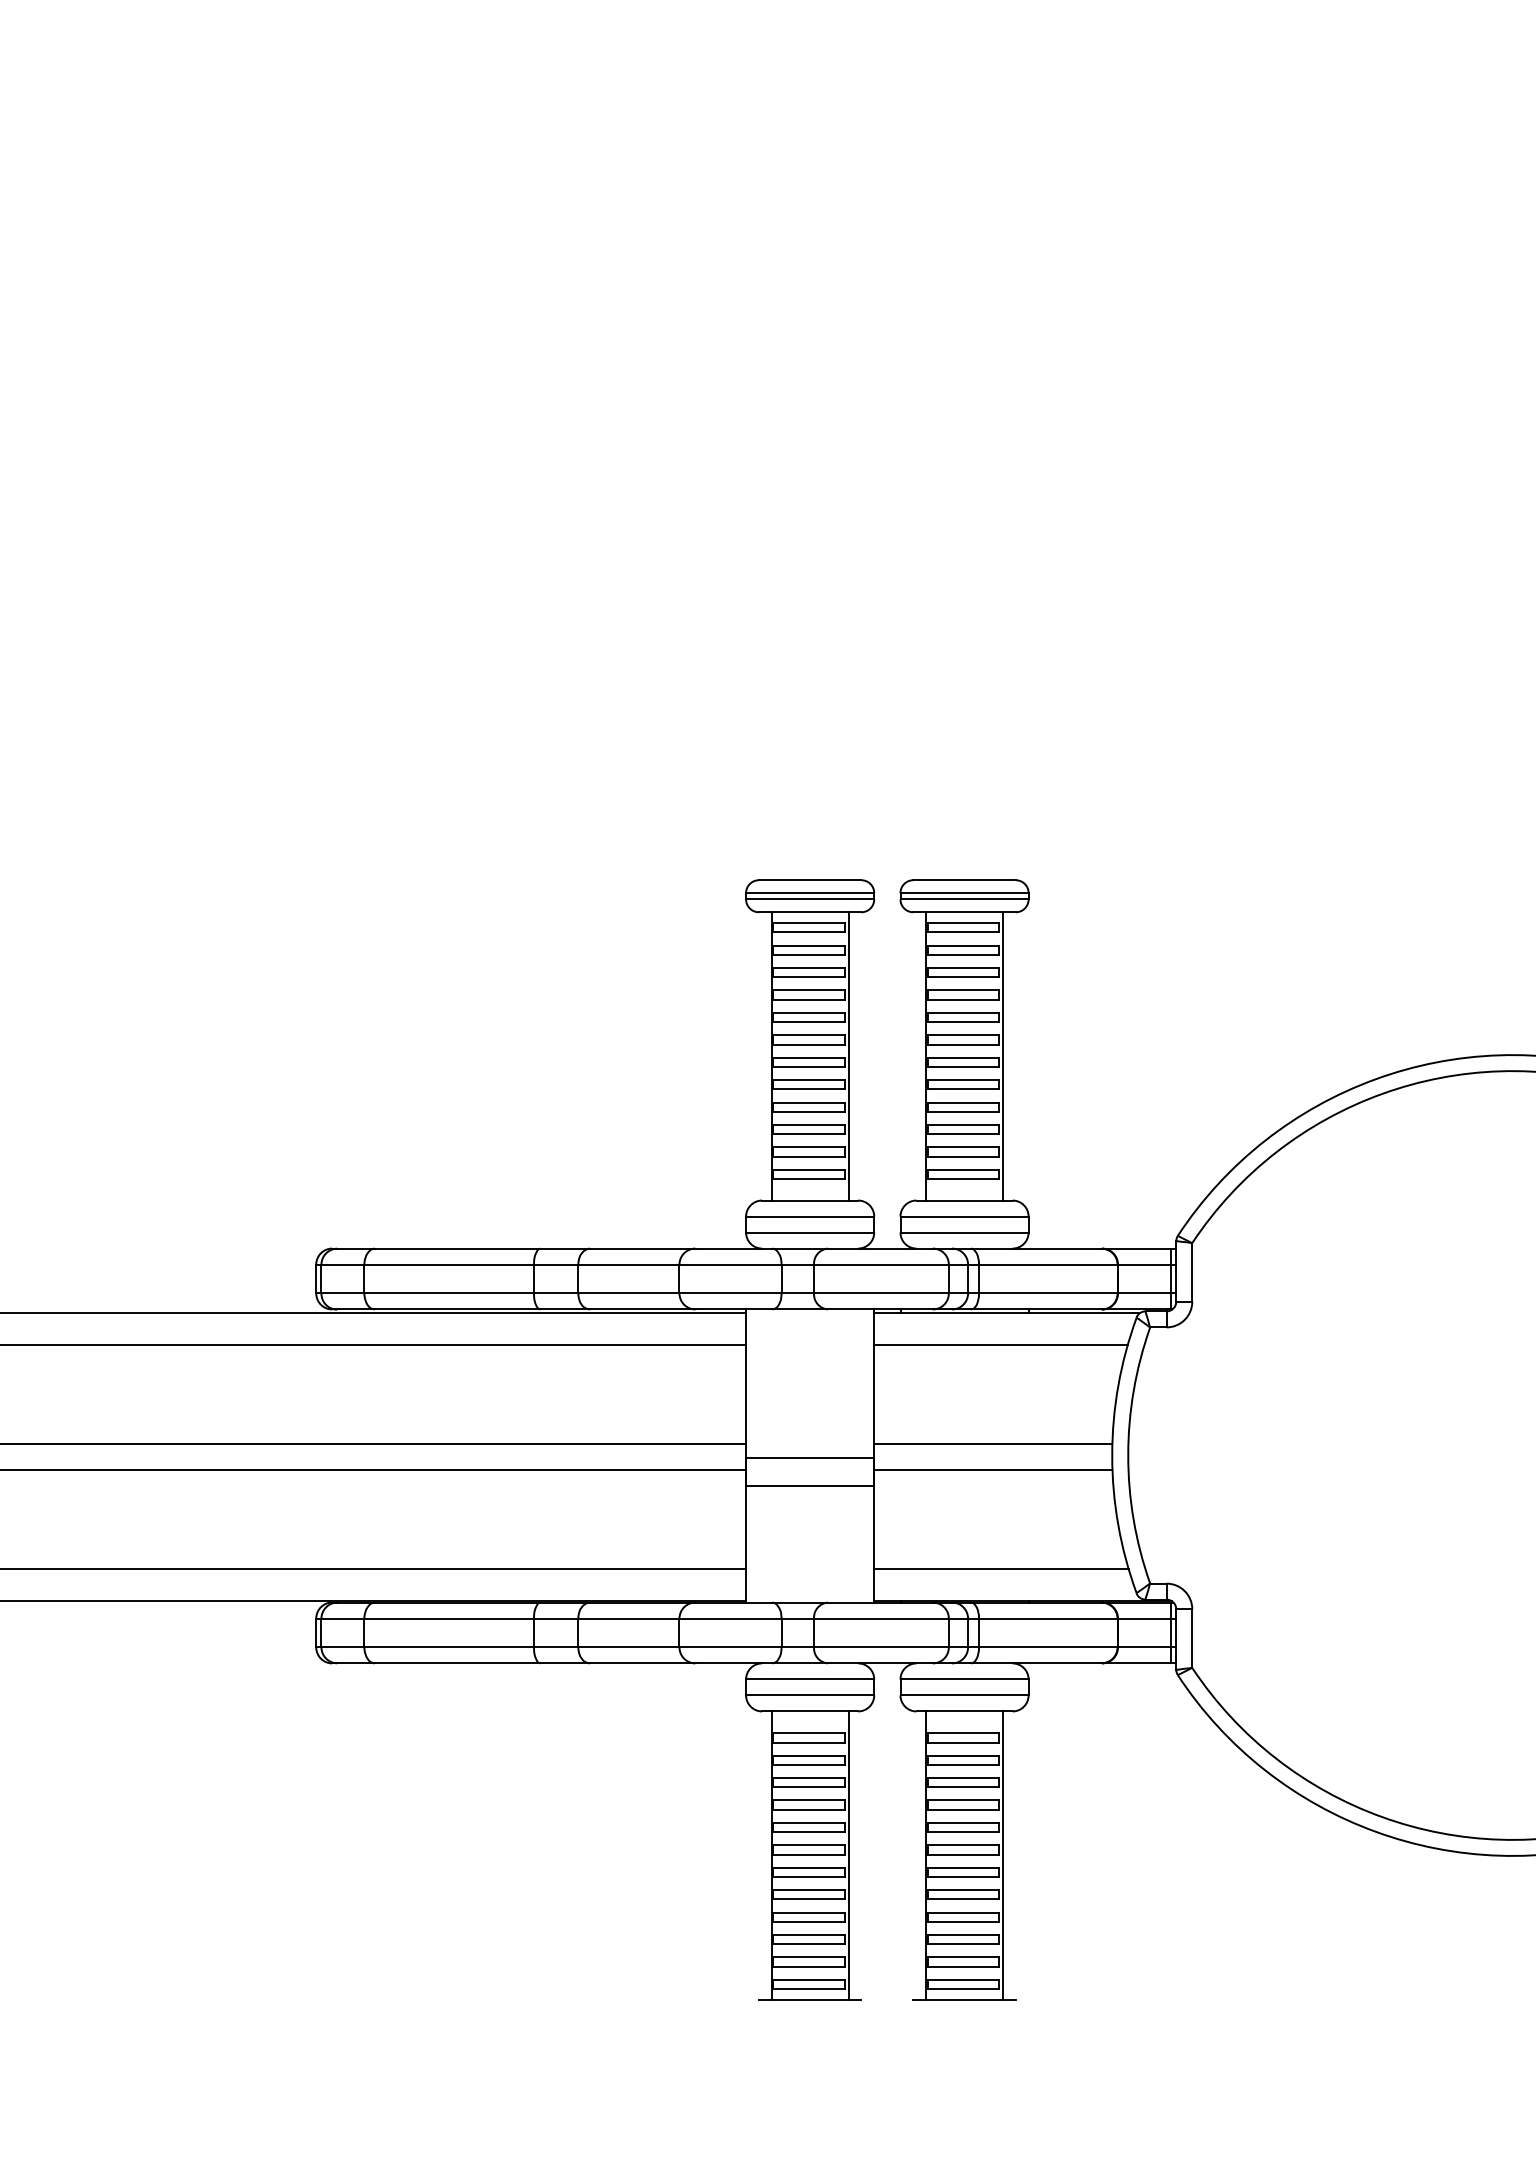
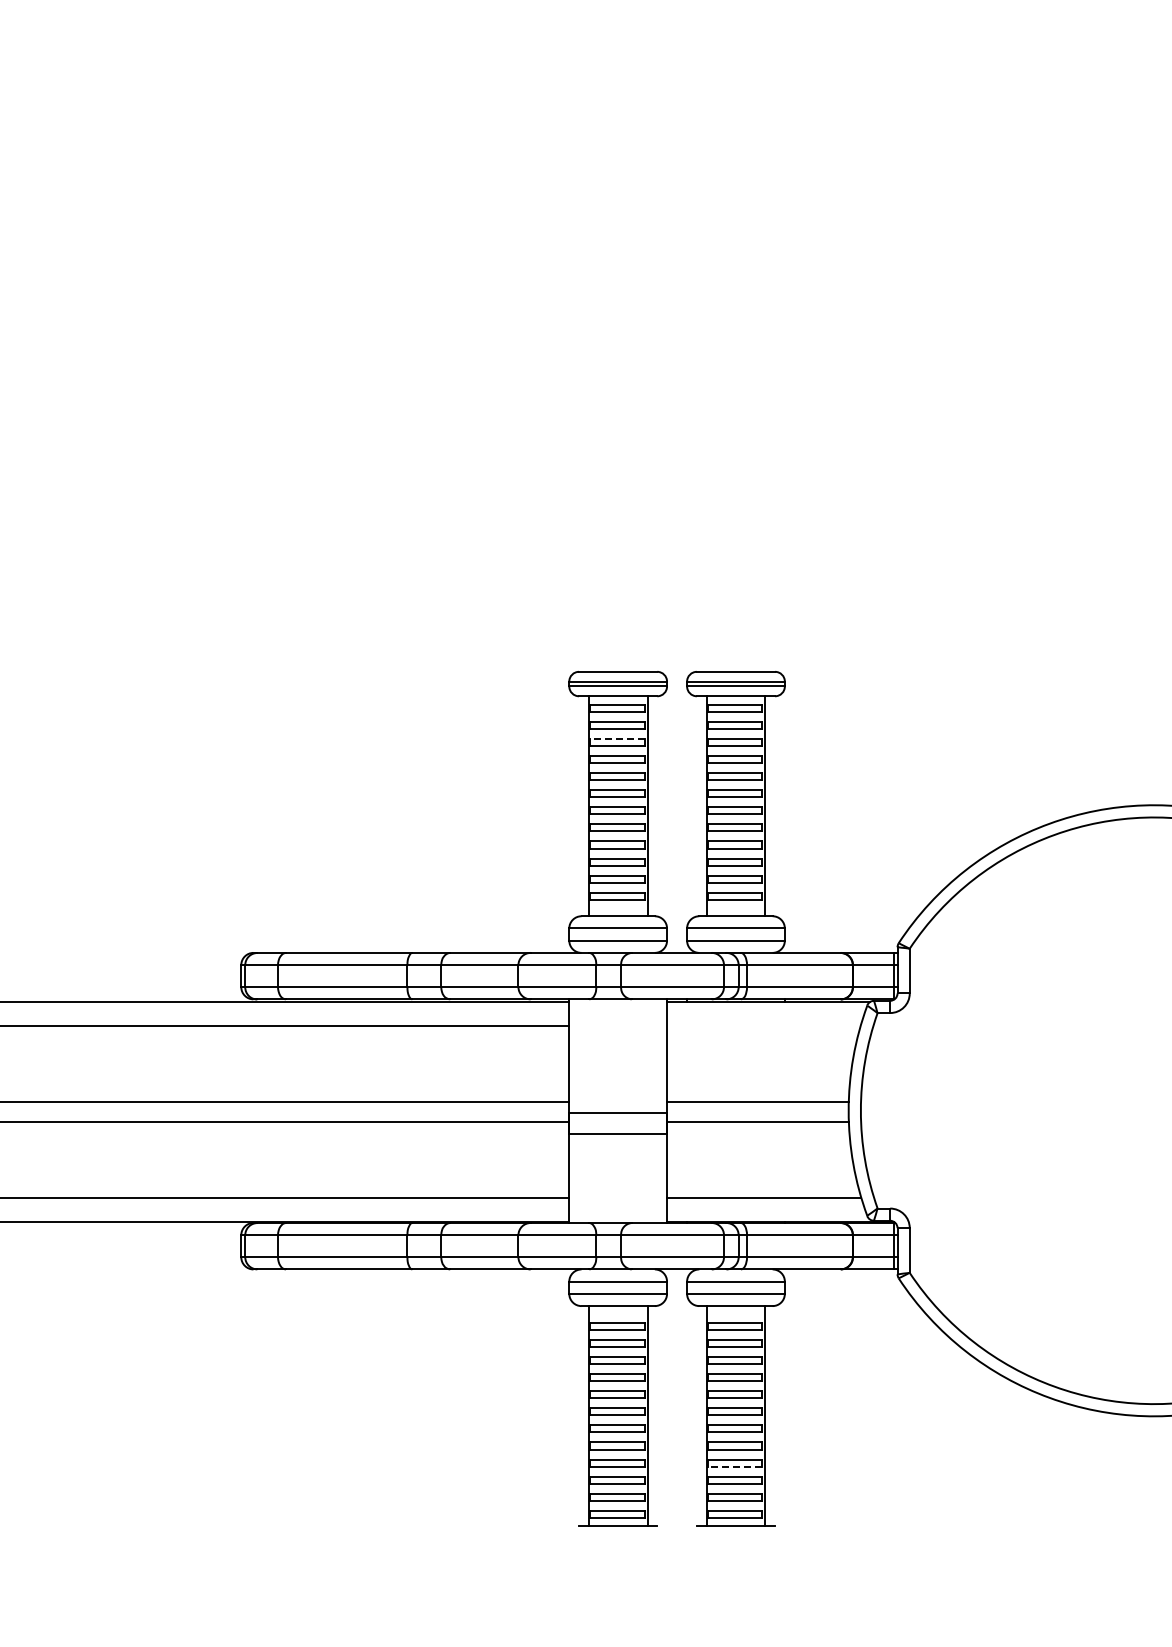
line: (807, 967) -> (616, 738), solid -> dashed
line: (1000, 1345) -> (763, 1026), removed
line: (962, 1921) -> (734, 1466), solid -> dashed

